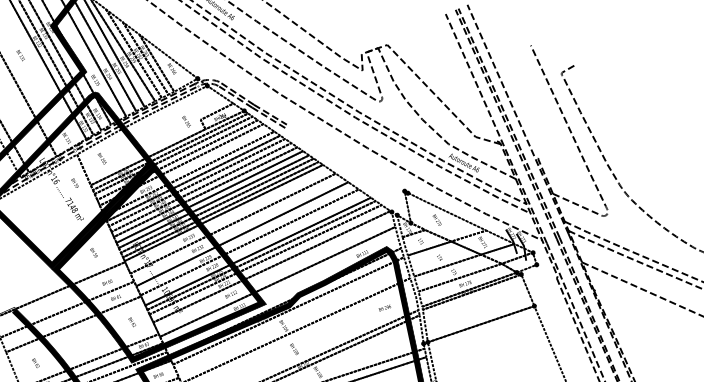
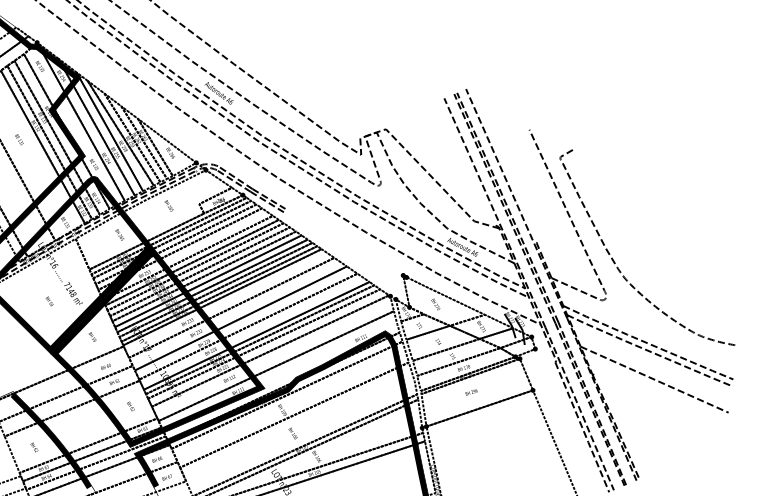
text: (185, 121) -> (168, 205), moved
text: (101, 158) -> (119, 234), moved
text: (74, 183) -> (49, 301), moved
text: (384, 308) -> (471, 392), moved

